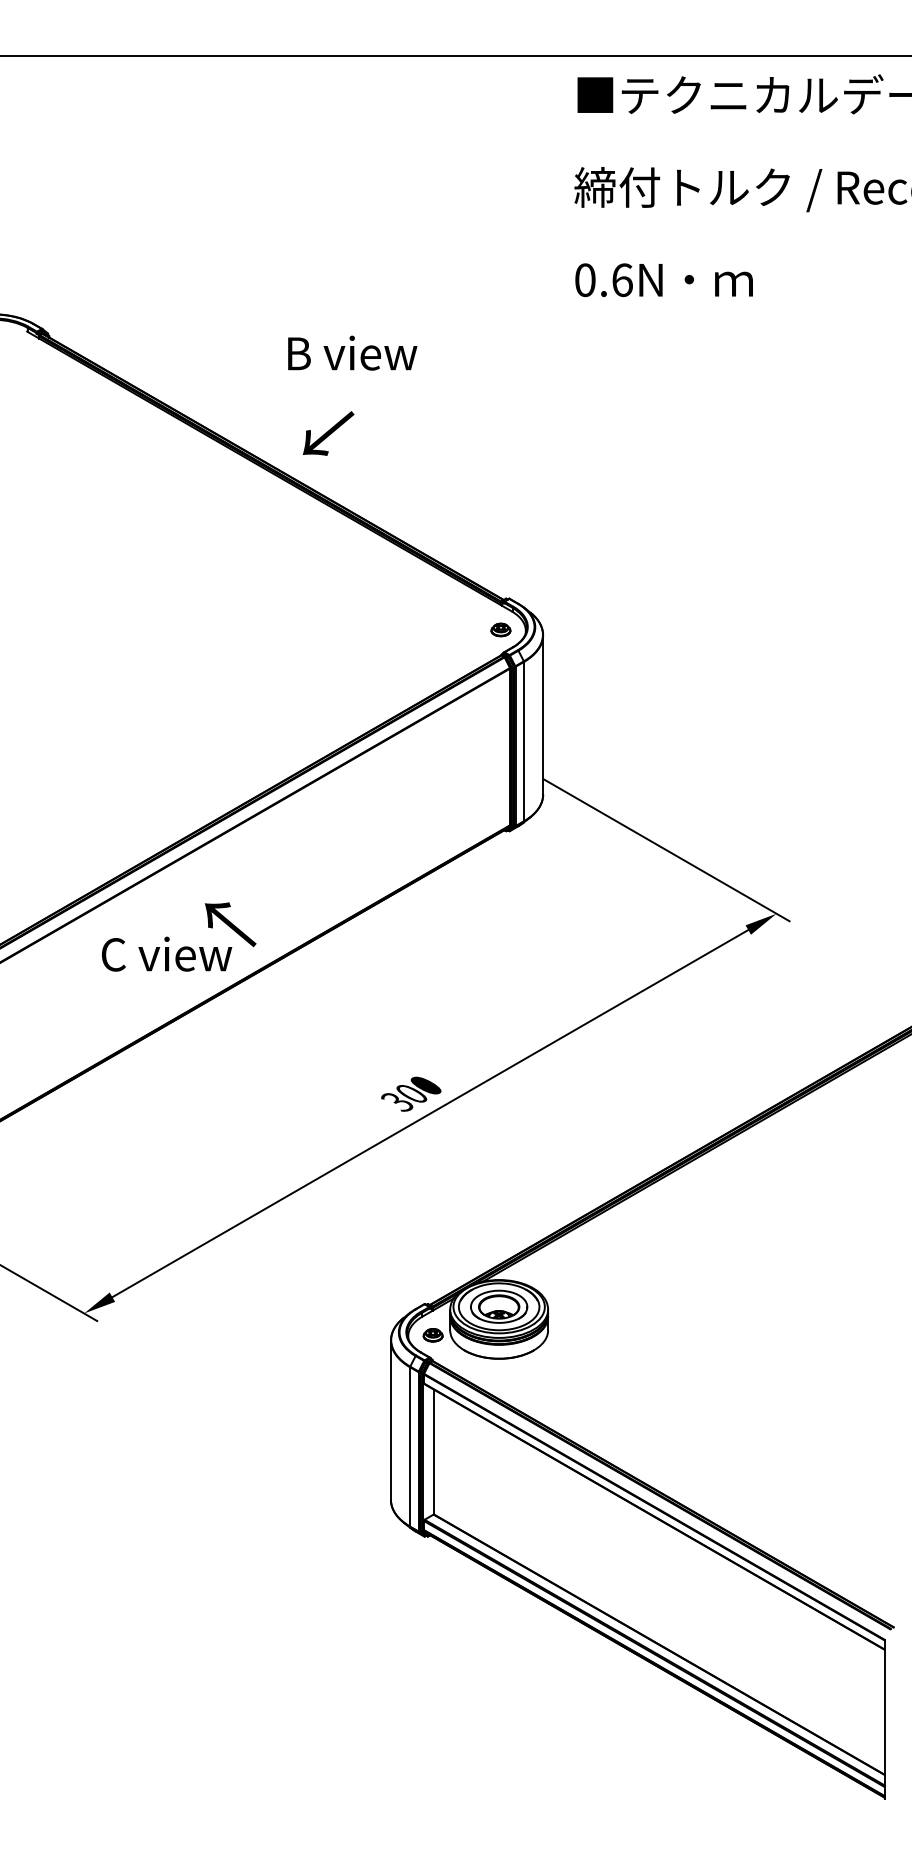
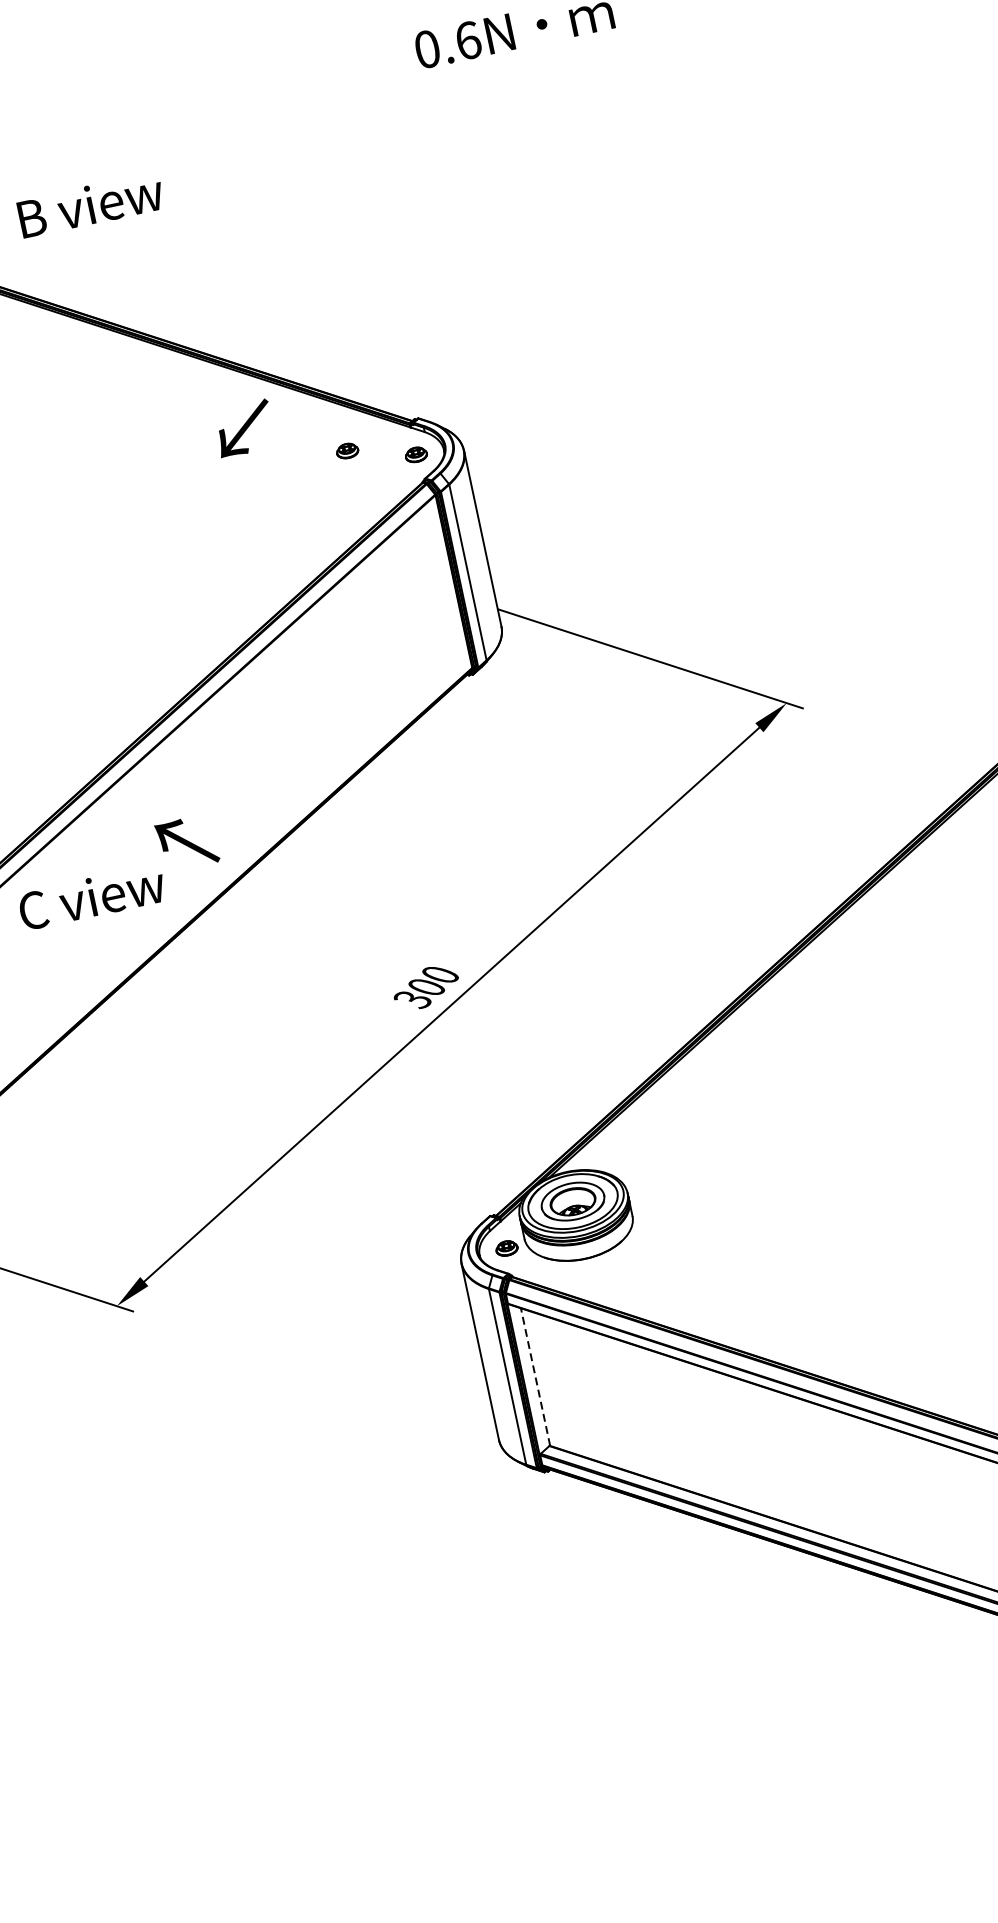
text: (352, 352) -> (90, 204), moved
text: (328, 433) -> (244, 428), moved
part: (441, 613) -> (346, 450), added
text: (167, 953) -> (92, 896), moved
line: (434, 1451) -> (535, 1376), solid -> dashed

